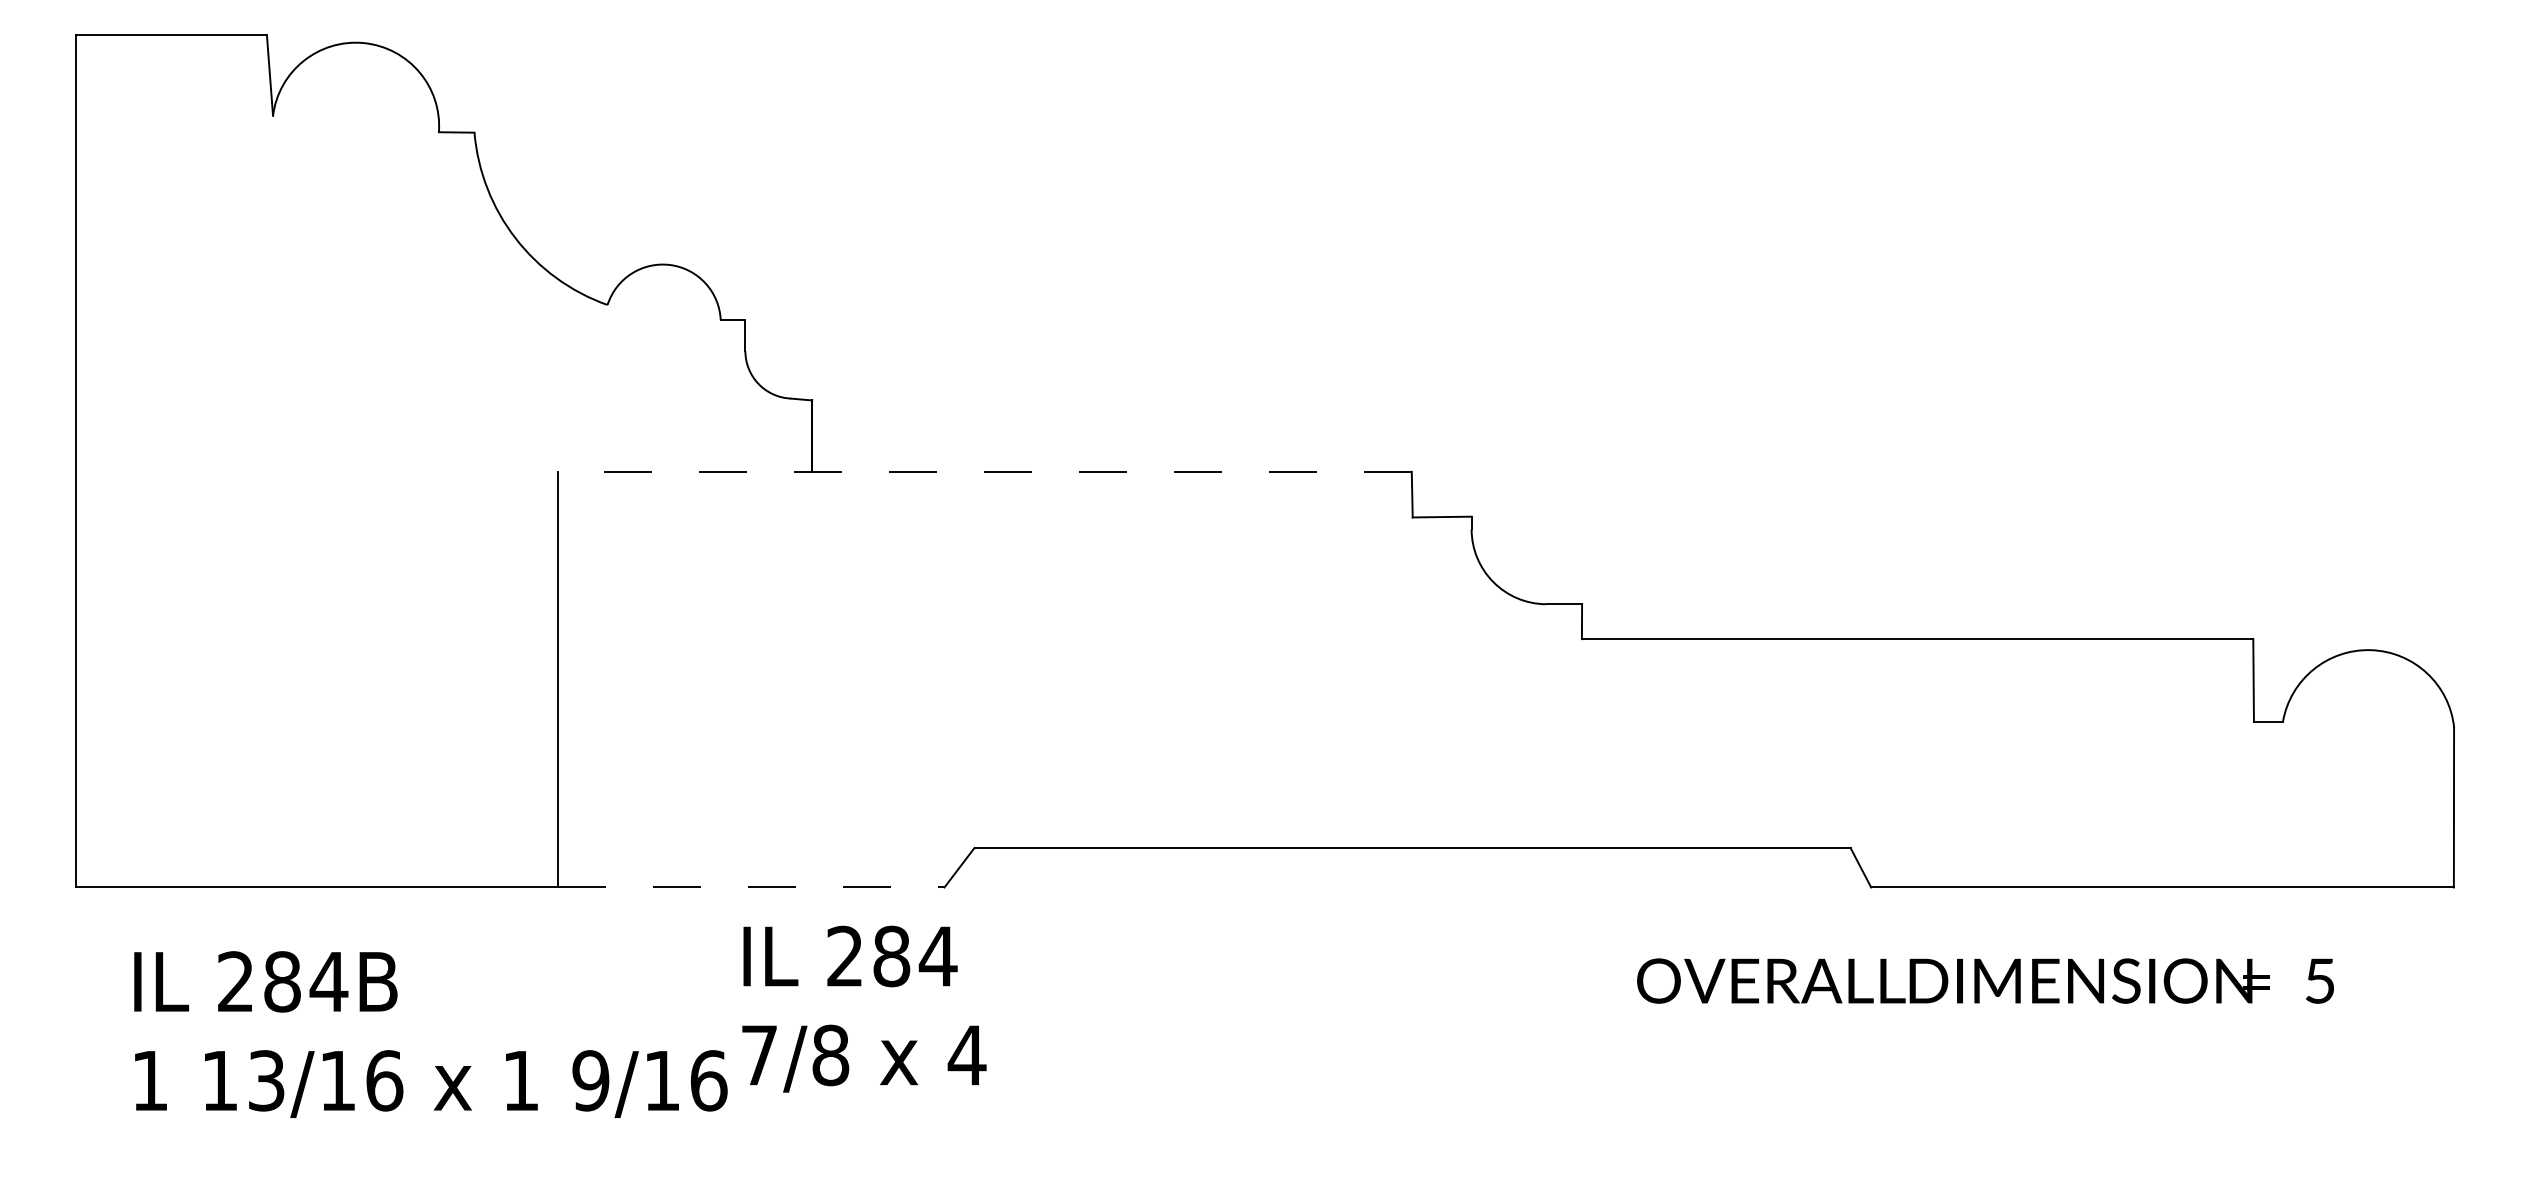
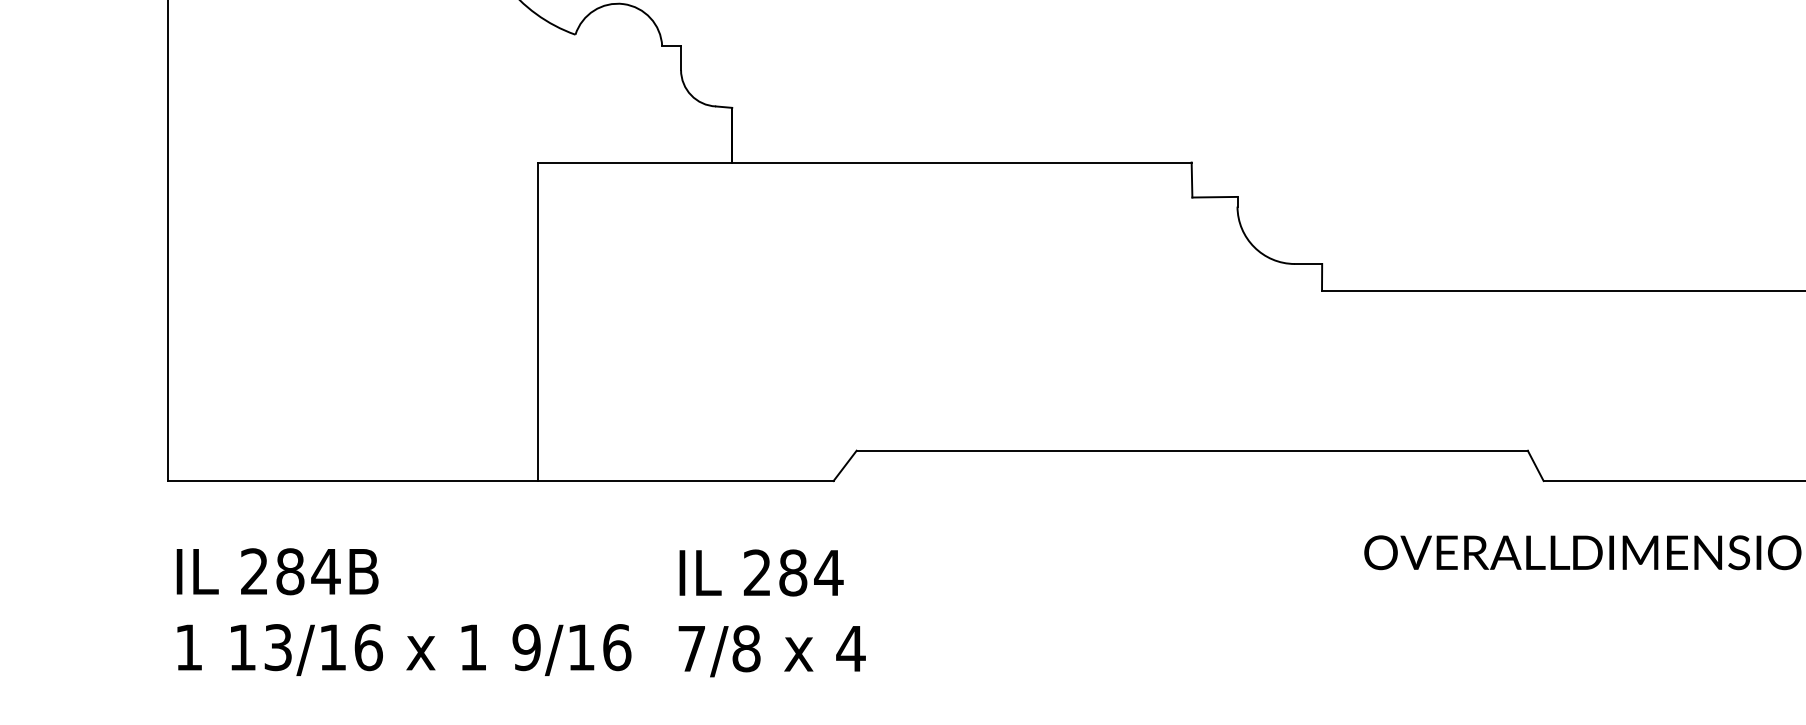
line: (984, 471) -> (864, 162), dashed -> solid
line: (751, 887) -> (685, 481), dashed -> solid
text: (864, 1008) -> (772, 612), moved
text: (430, 1034) -> (403, 612), moved

